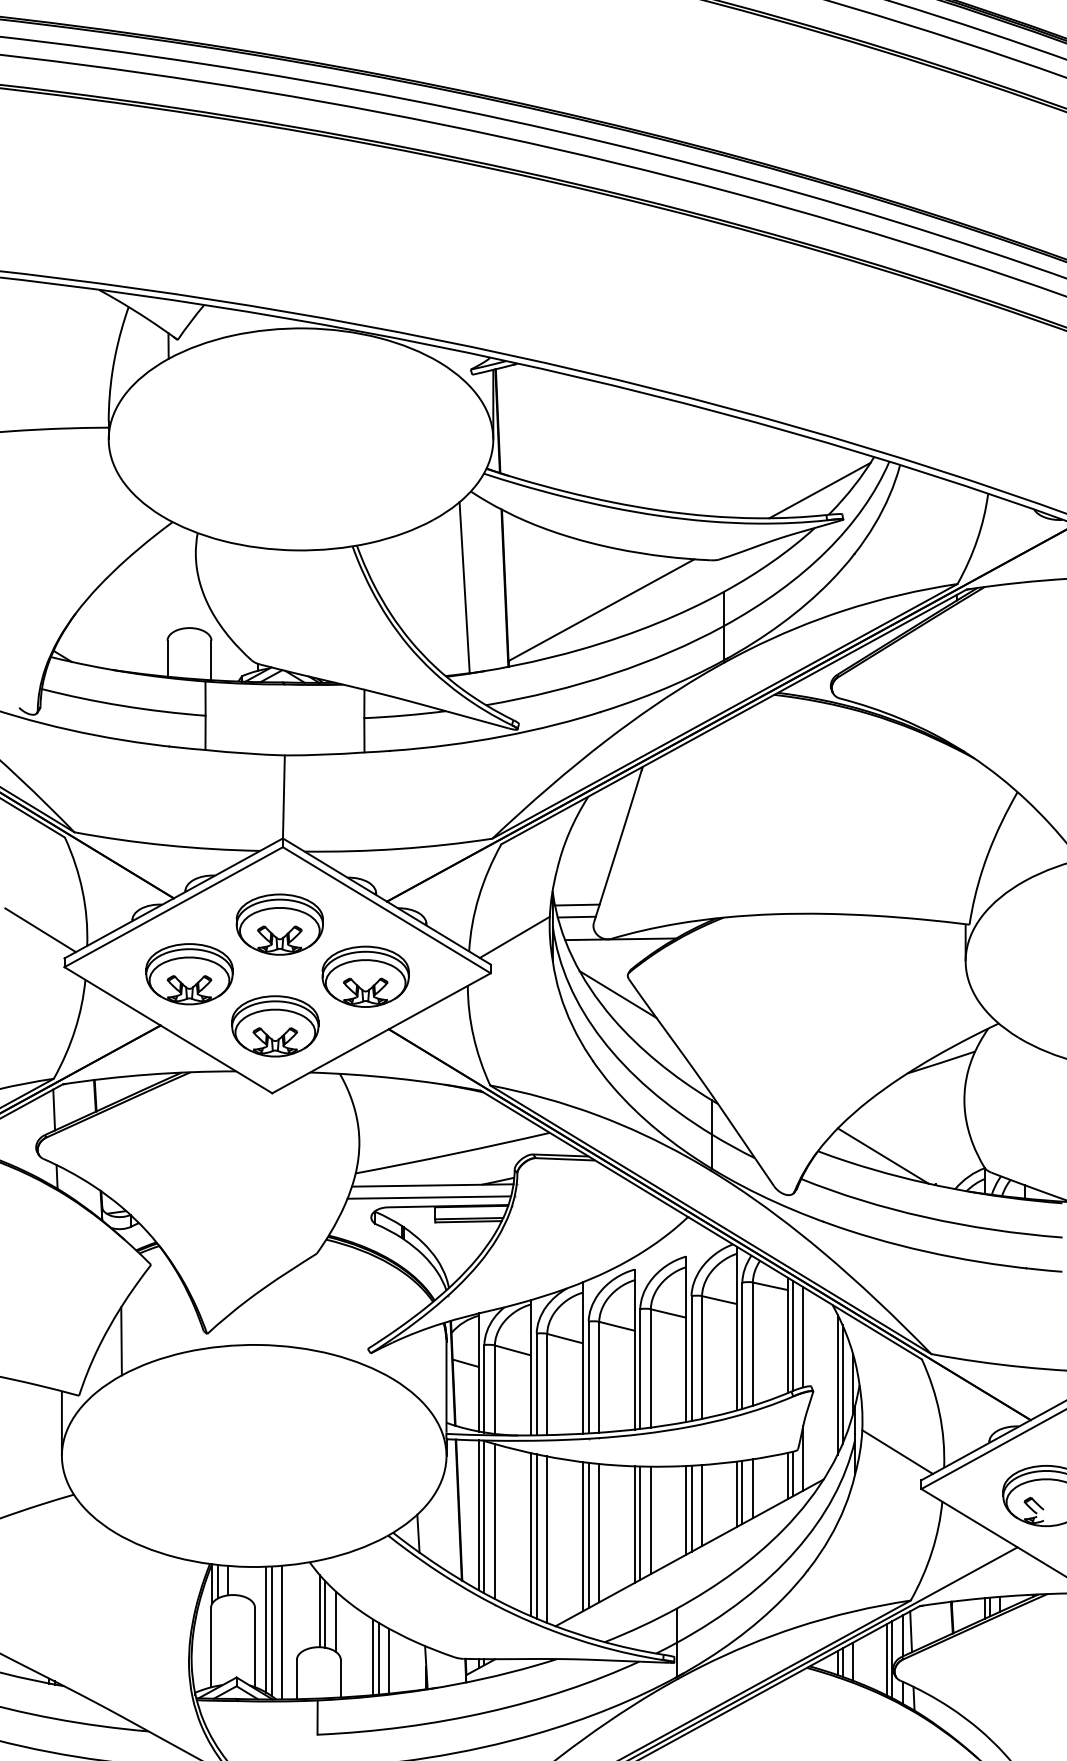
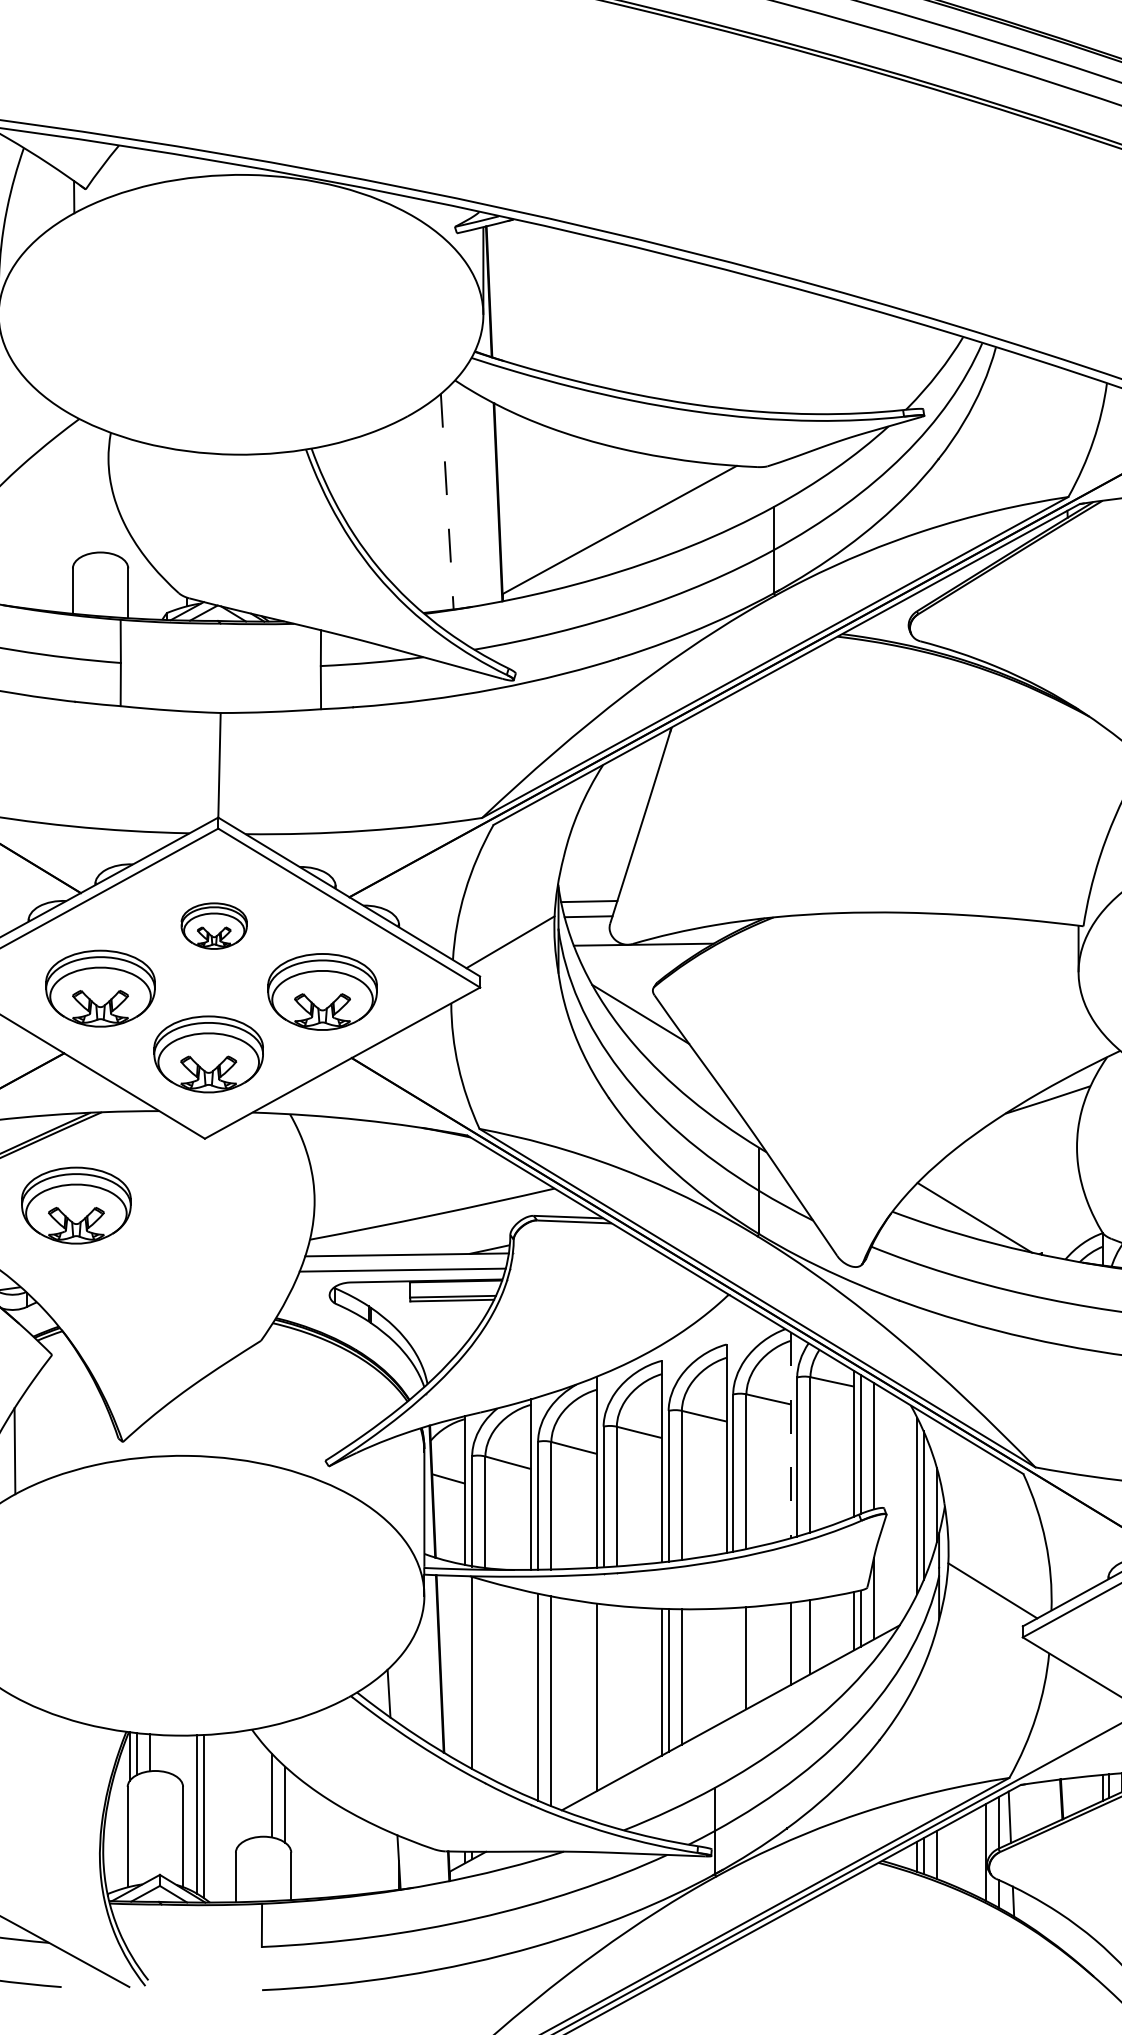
line: (819, 490) -> (894, 379), removed
line: (464, 587) -> (447, 501), solid -> dashed
part: (279, 924) -> (213, 926), size x0.6
part: (170, 1146) -> (76, 1205), added
line: (737, 1328) -> (791, 1435), solid -> dashed
line: (742, 1492) -> (797, 1641), removed
line: (691, 1508) -> (733, 1661), removed
line: (686, 1510) -> (726, 1664), removed
line: (479, 1515) -> (465, 1670), removed
line: (494, 1521) -> (484, 1678), removed
line: (599, 1533) -> (617, 1693), removed
line: (531, 1534) -> (531, 1694), removed
line: (588, 1535) -> (603, 1695), removed
line: (319, 1611) -> (264, 1791), removed
line: (282, 1632) -> (217, 1818), removed
line: (373, 1657) -> (332, 1849), removed
line: (378, 1658) -> (338, 1850), removed
line: (887, 1659) -> (980, 1852), removed
line: (389, 1660) -> (352, 1853), removed

